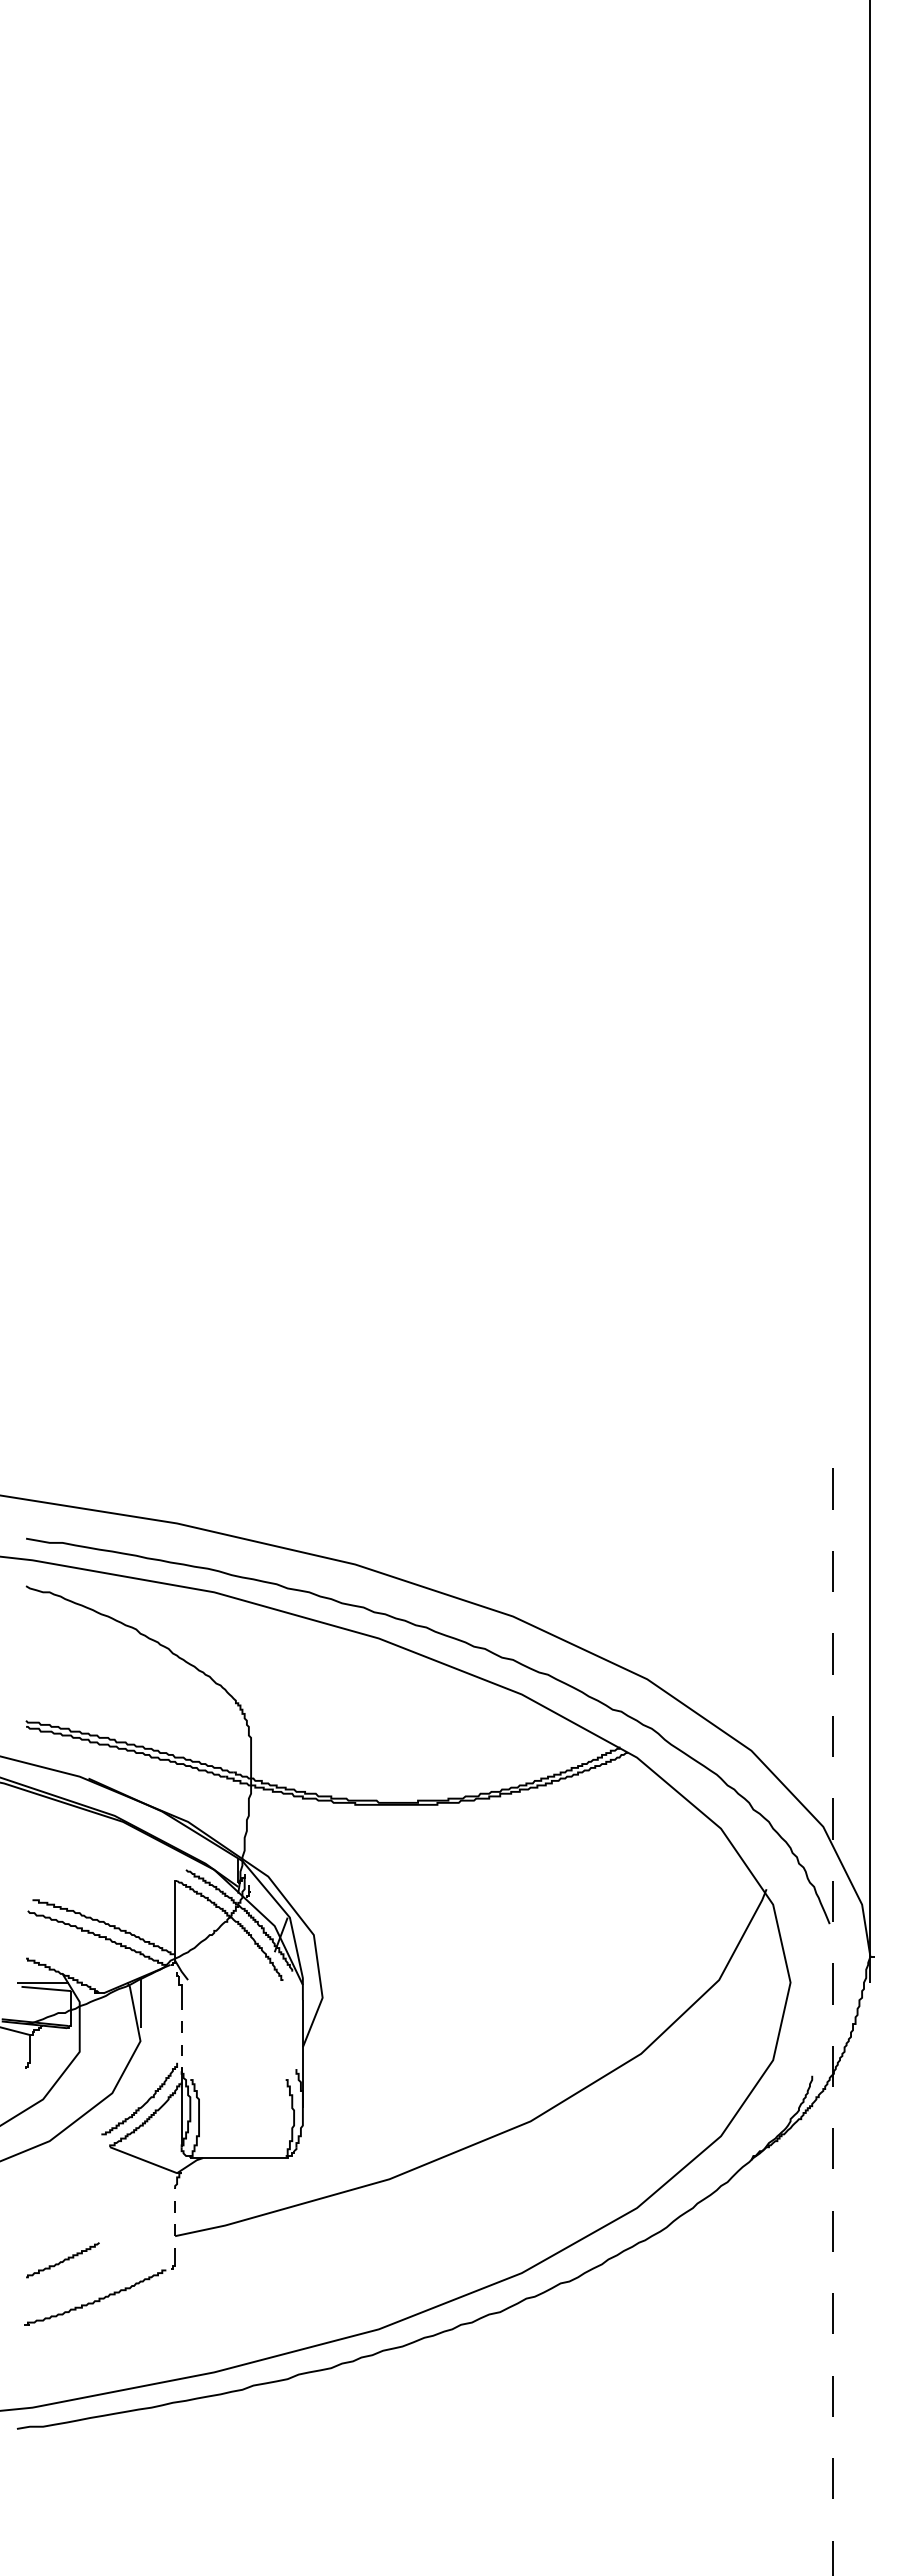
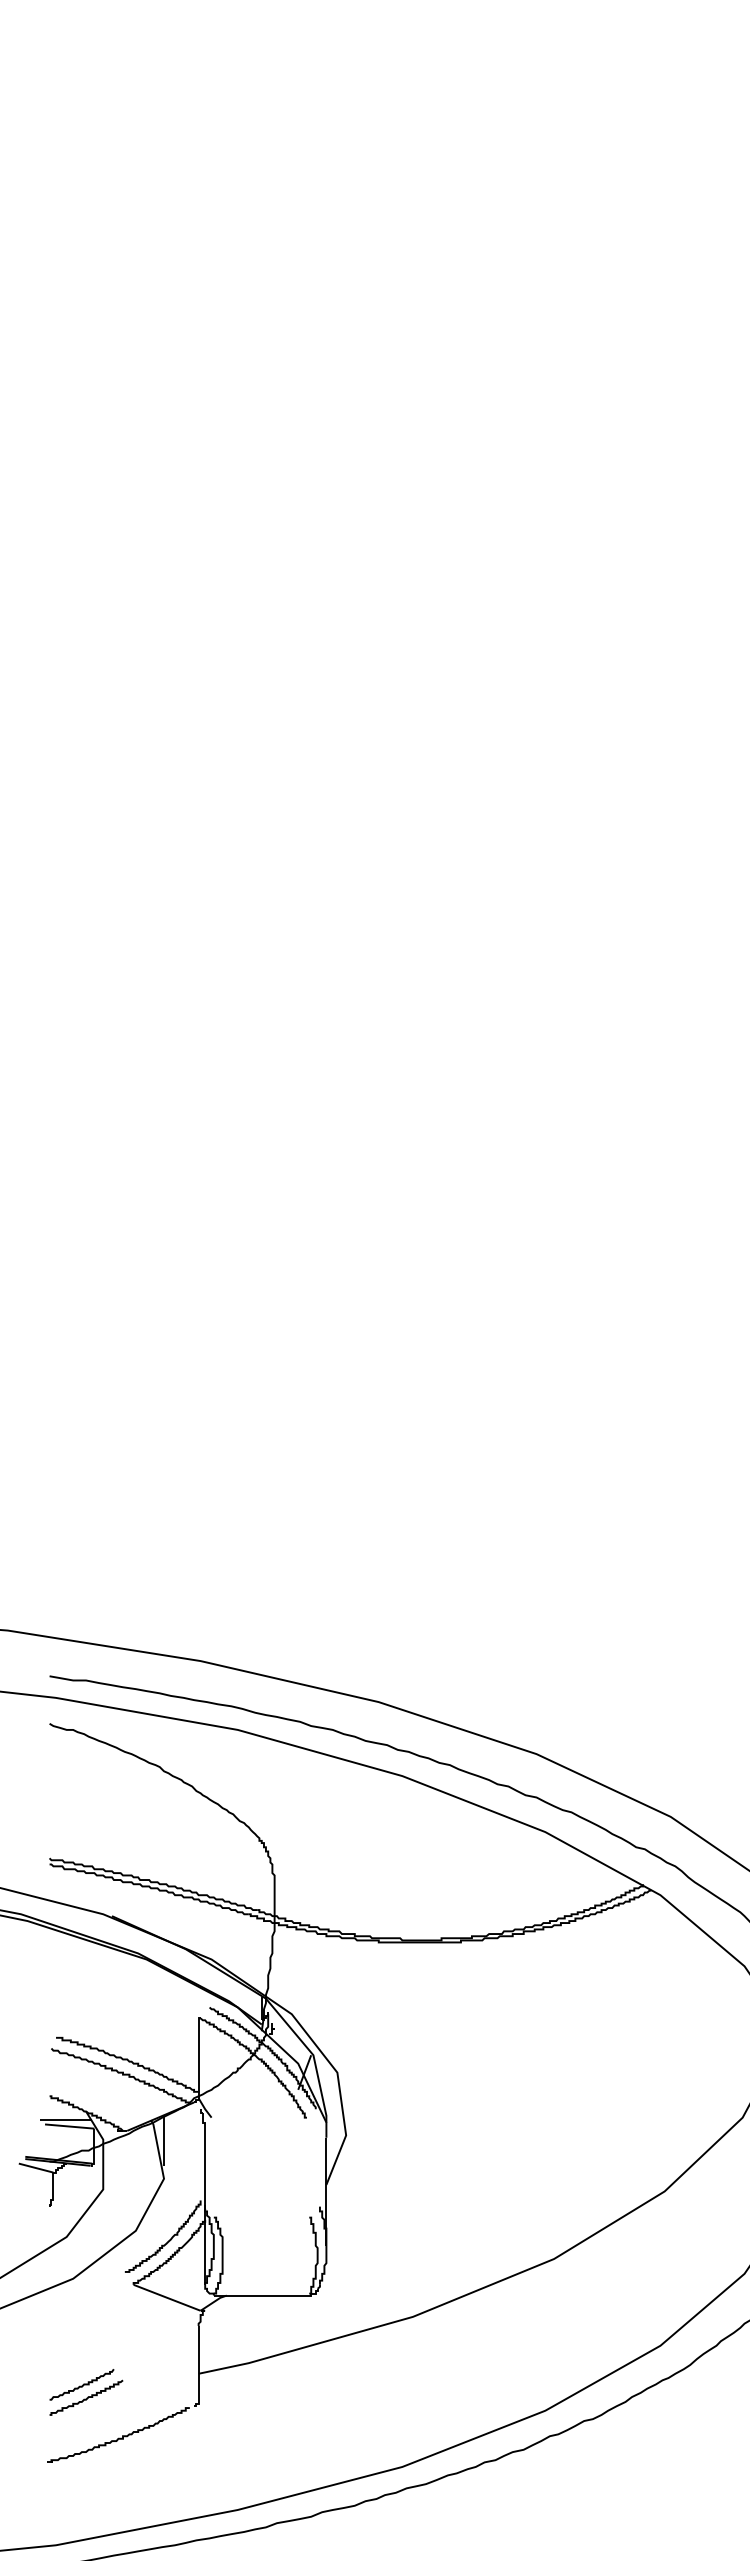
line: (181, 2034) -> (205, 2172), dashed -> solid
line: (175, 2223) -> (199, 2361), dashed -> solid
curve: (59, 2246) -> (83, 2384), added

